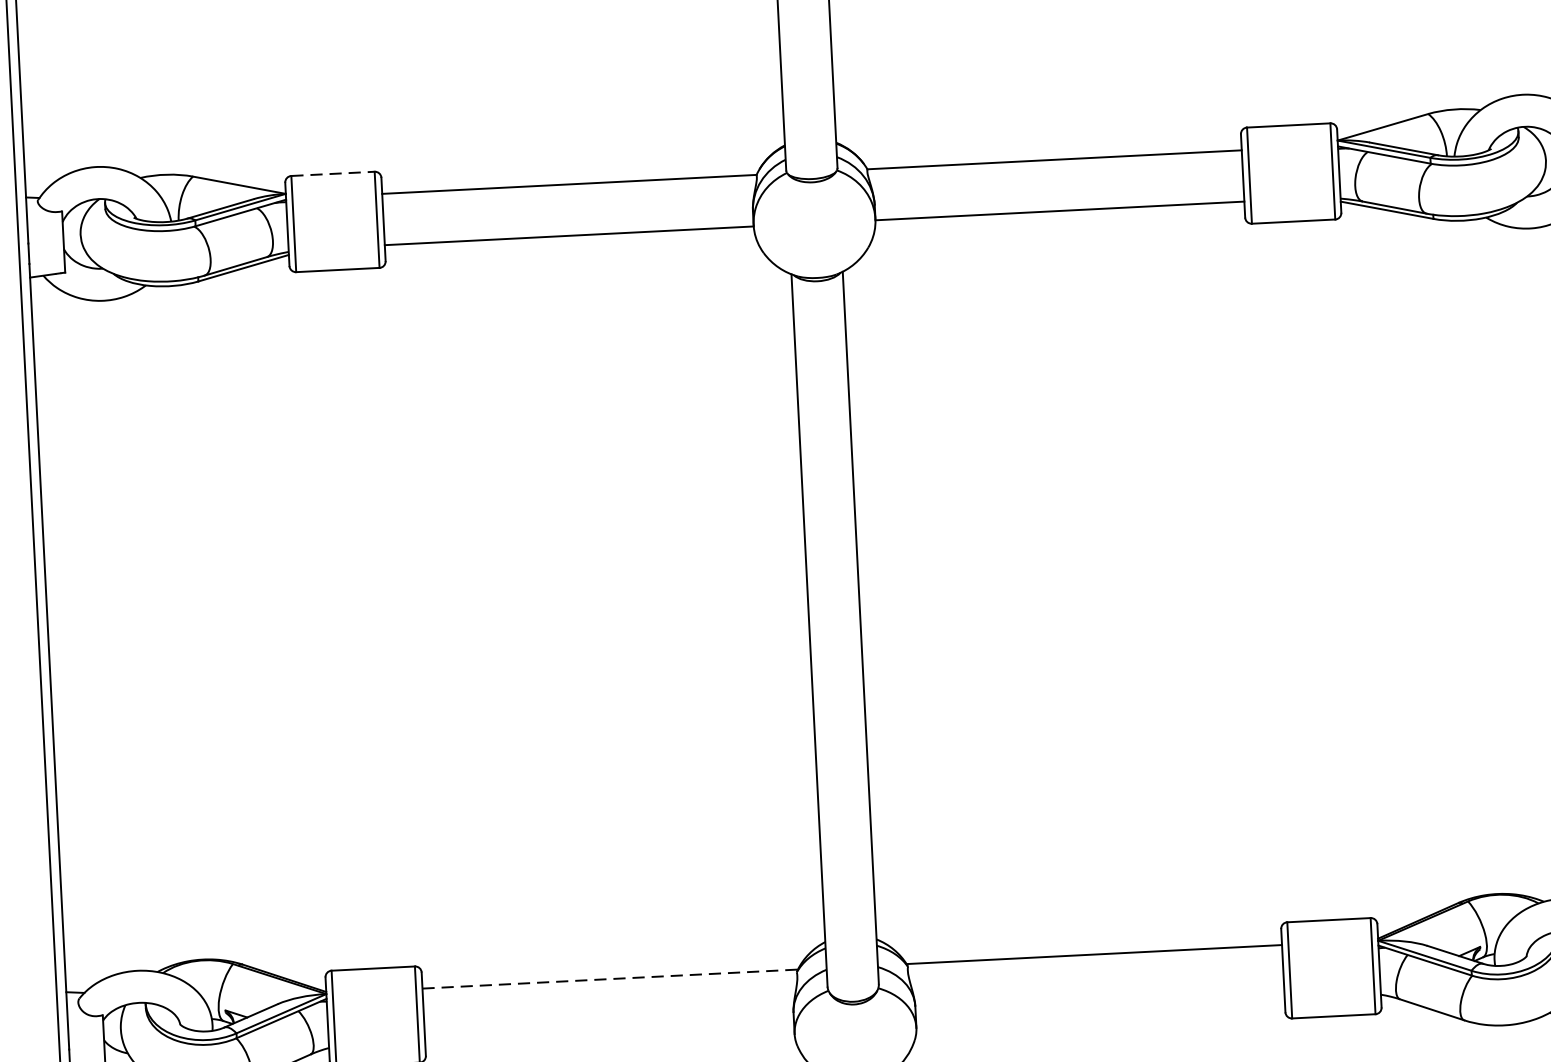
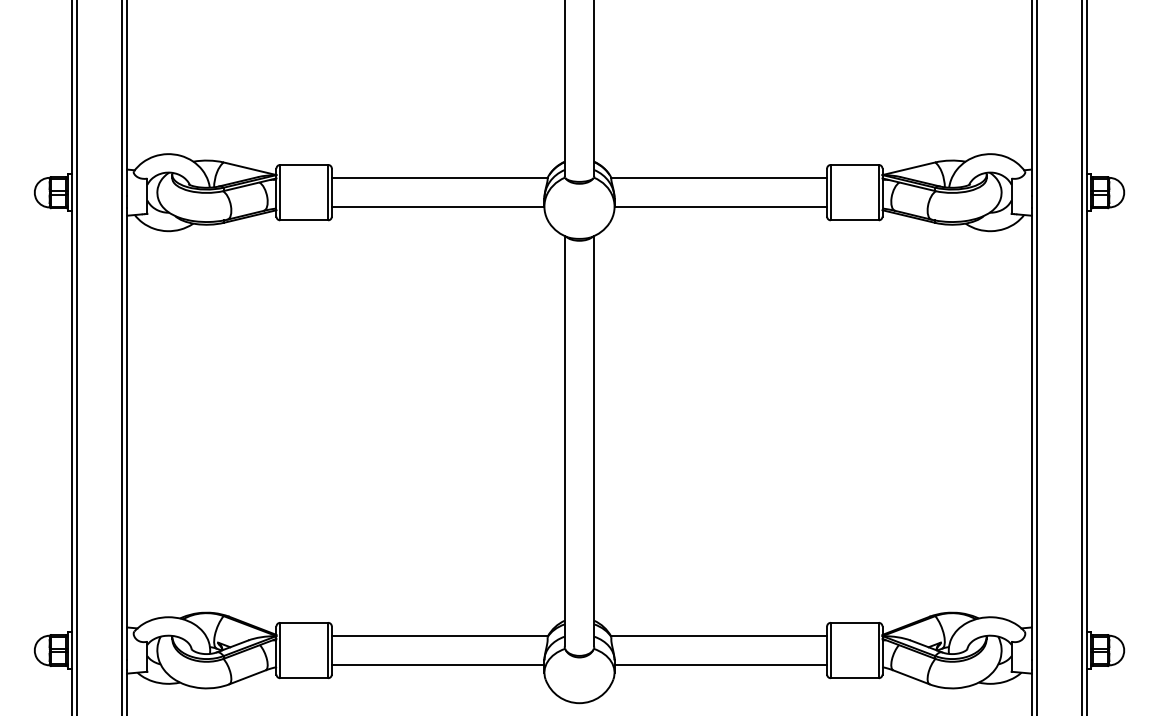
line: (333, 173) -> (304, 164), dashed -> solid
line: (610, 978) -> (440, 635), dashed -> solid
line: (1099, 1006) -> (720, 665), added
line: (608, 1030) -> (437, 665), added

